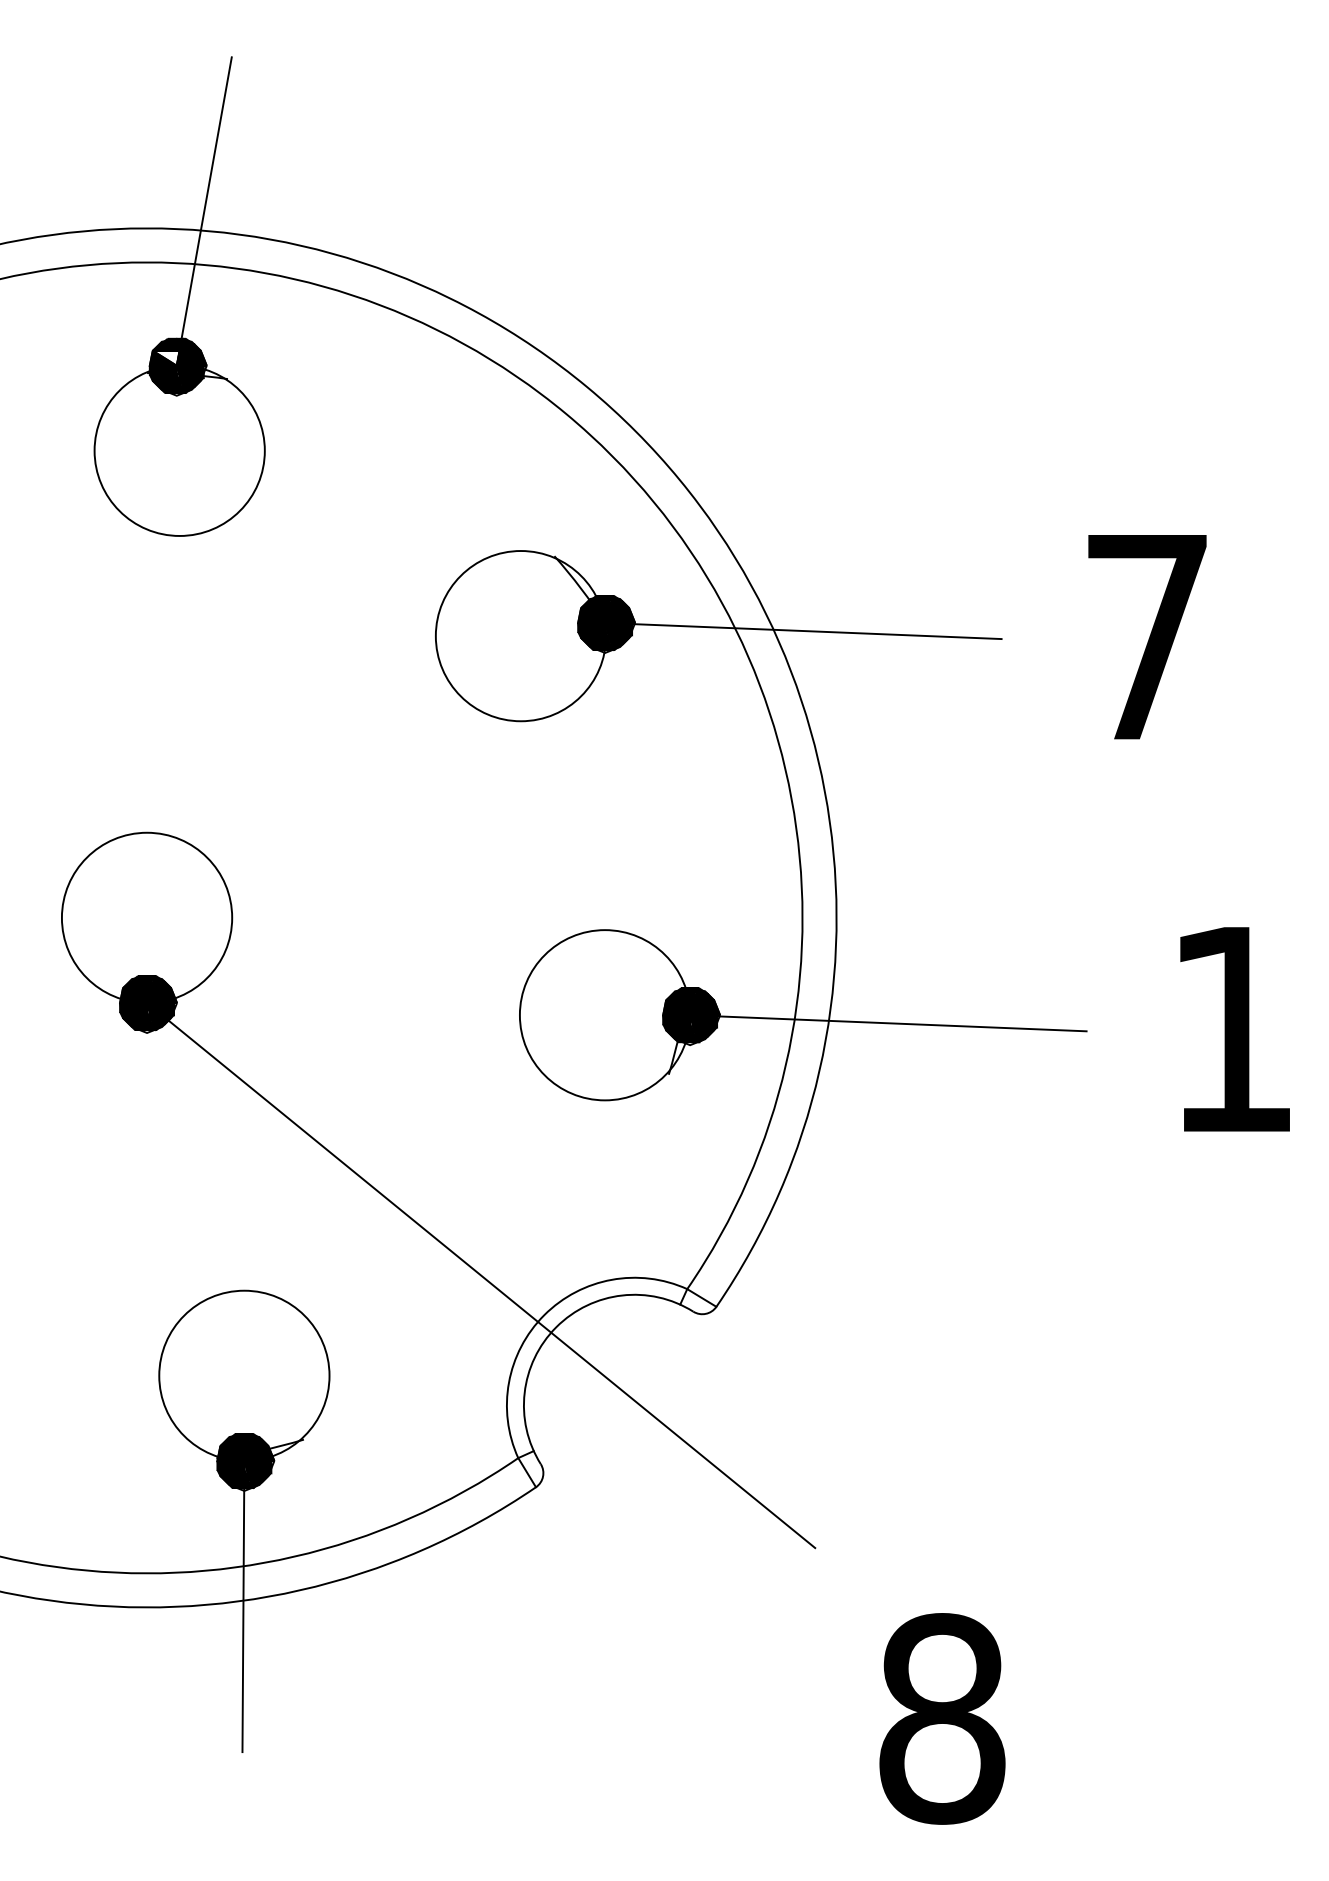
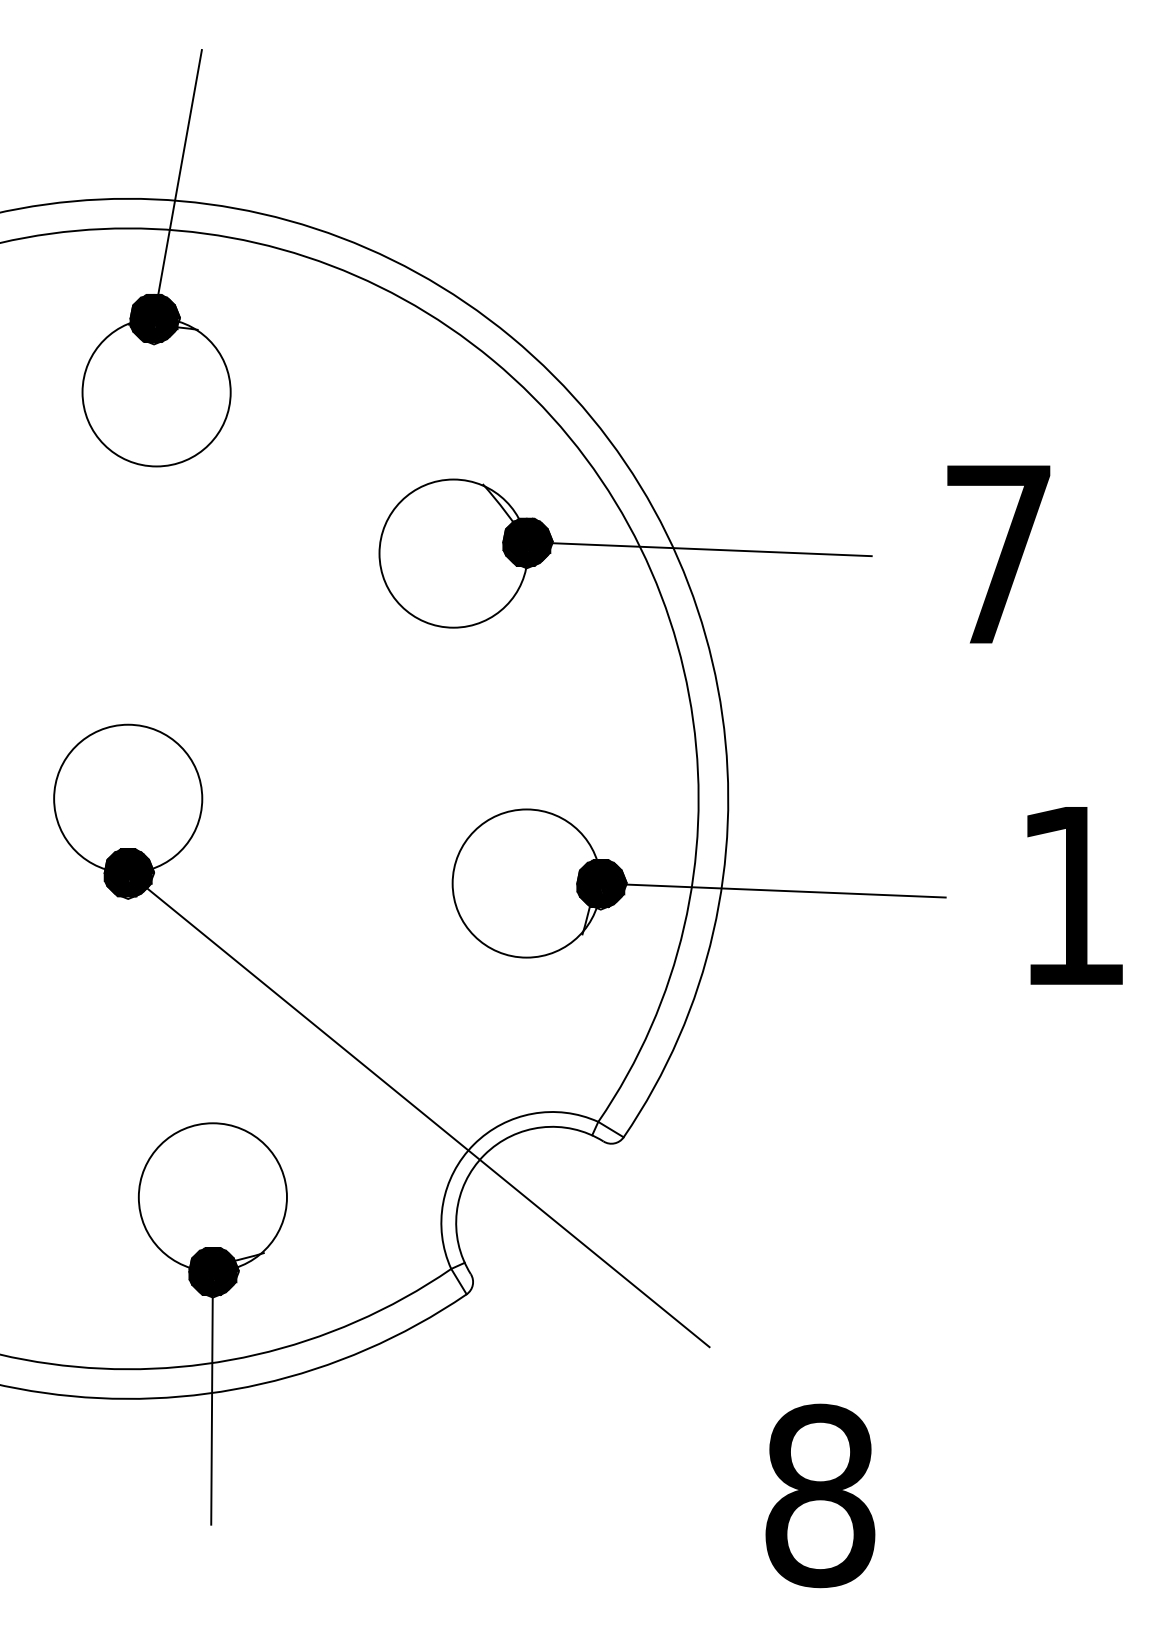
fill: (165, 357) -> (144, 311), added

